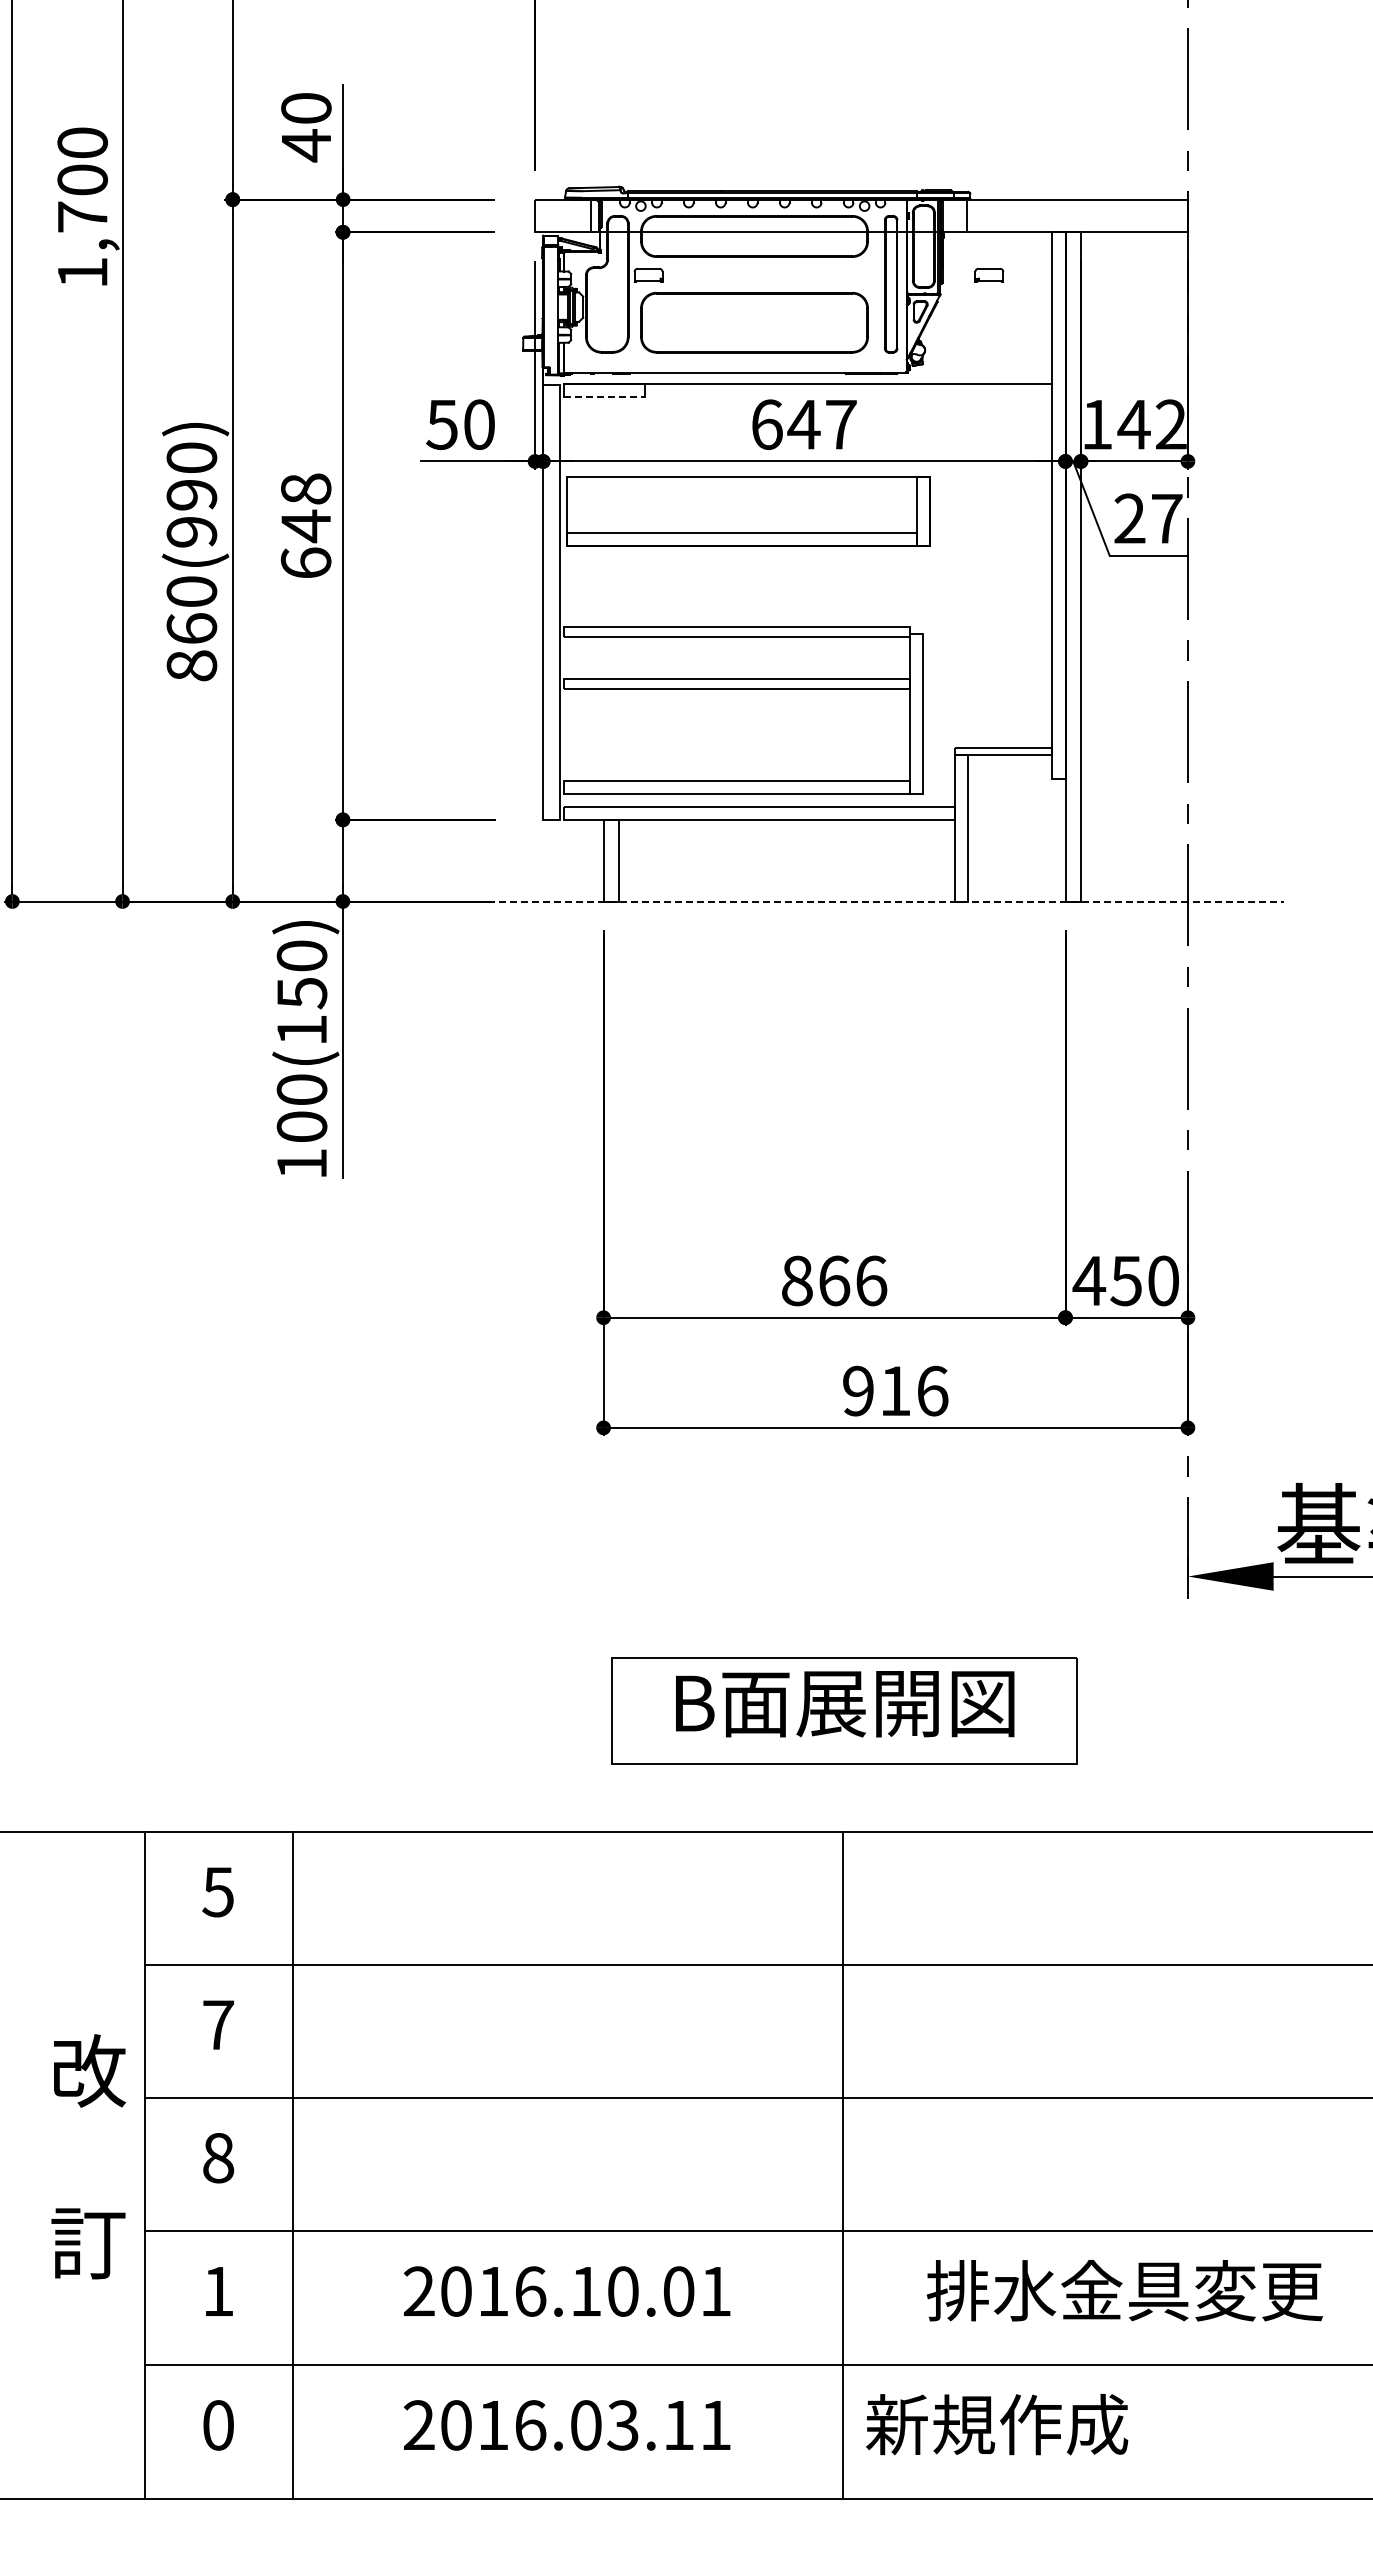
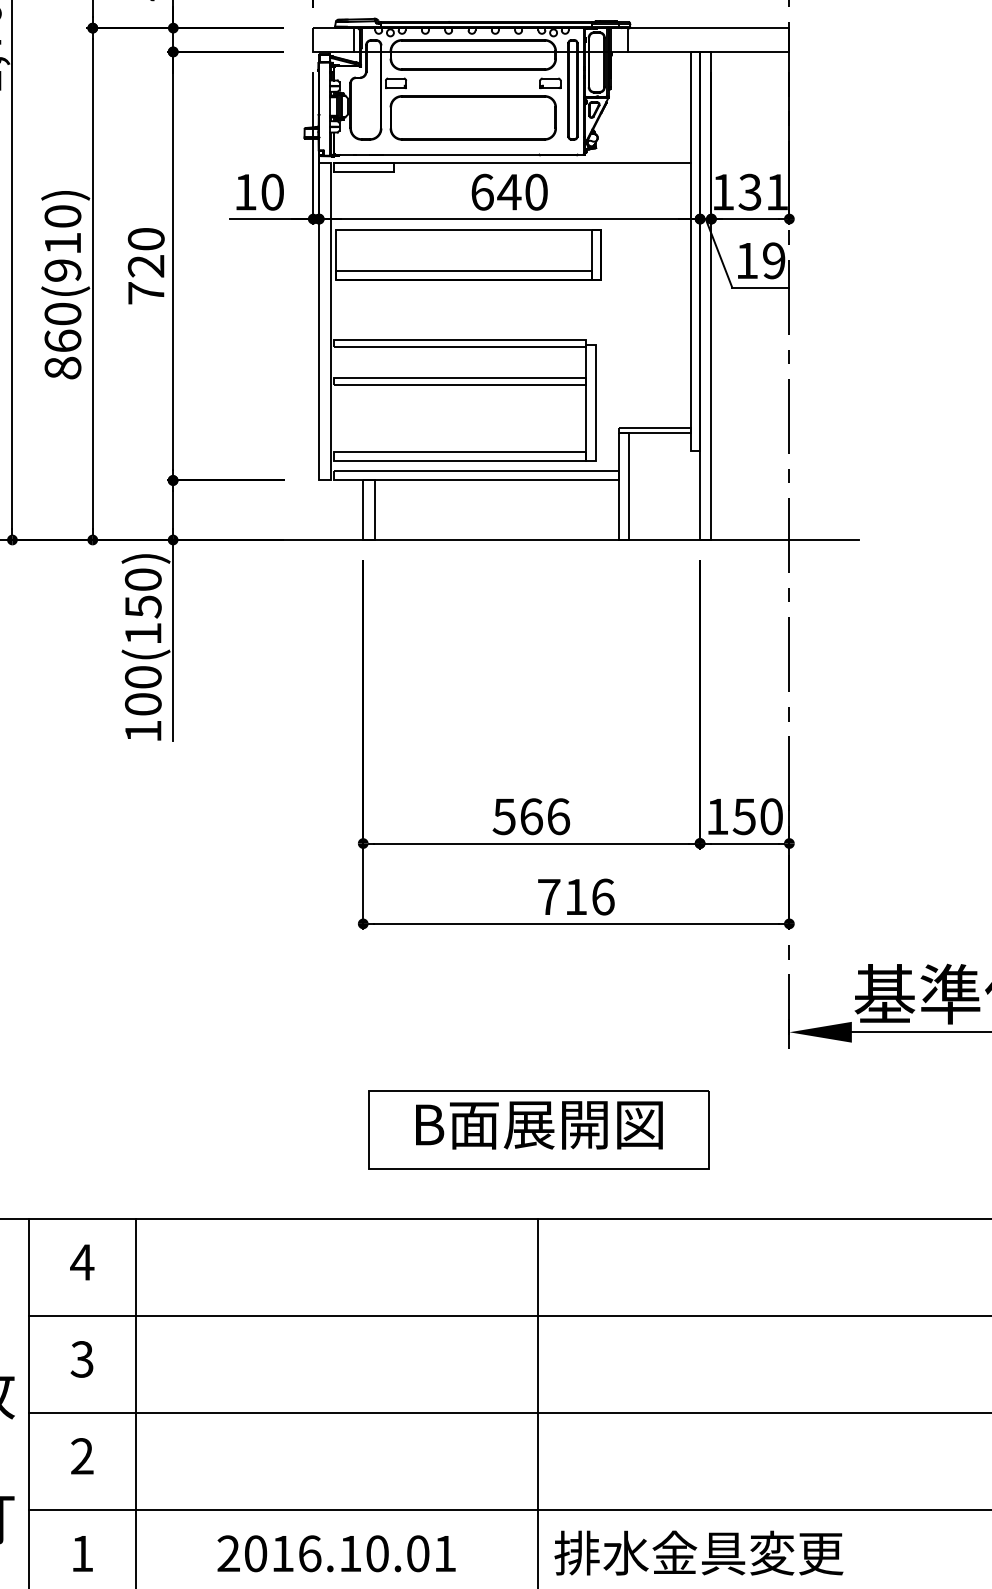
part: (989, 274) -> (550, 82), moved
line: (604, 397) -> (363, 172), dashed -> solid
text: (441, 424) -> (245, 192), 50 -> 10
text: (841, 424) -> (536, 192), 647 -> 640
text: (1151, 424) -> (762, 192), 142 -> 131
text: (191, 495) -> (62, 243), 860(990) -> 860(910)
text: (1148, 518) -> (760, 260), 27 -> 19
text: (305, 525) -> (145, 265), 648 -> 720
line: (826, 901) -> (525, 539), dashed -> solid
text: (796, 1280) -> (503, 816), 866 -> 566
text: (1089, 1280) -> (717, 816), 450 -> 150
text: (858, 1390) -> (549, 896), 916 -> 716
text: (218, 1892) -> (82, 1262), 5 -> 4
text: (218, 2024) -> (82, 1358), 7 -> 3
text: (218, 2157) -> (82, 1455), 8 -> 2
text: (1124, 2290) -> (698, 1552), moved

